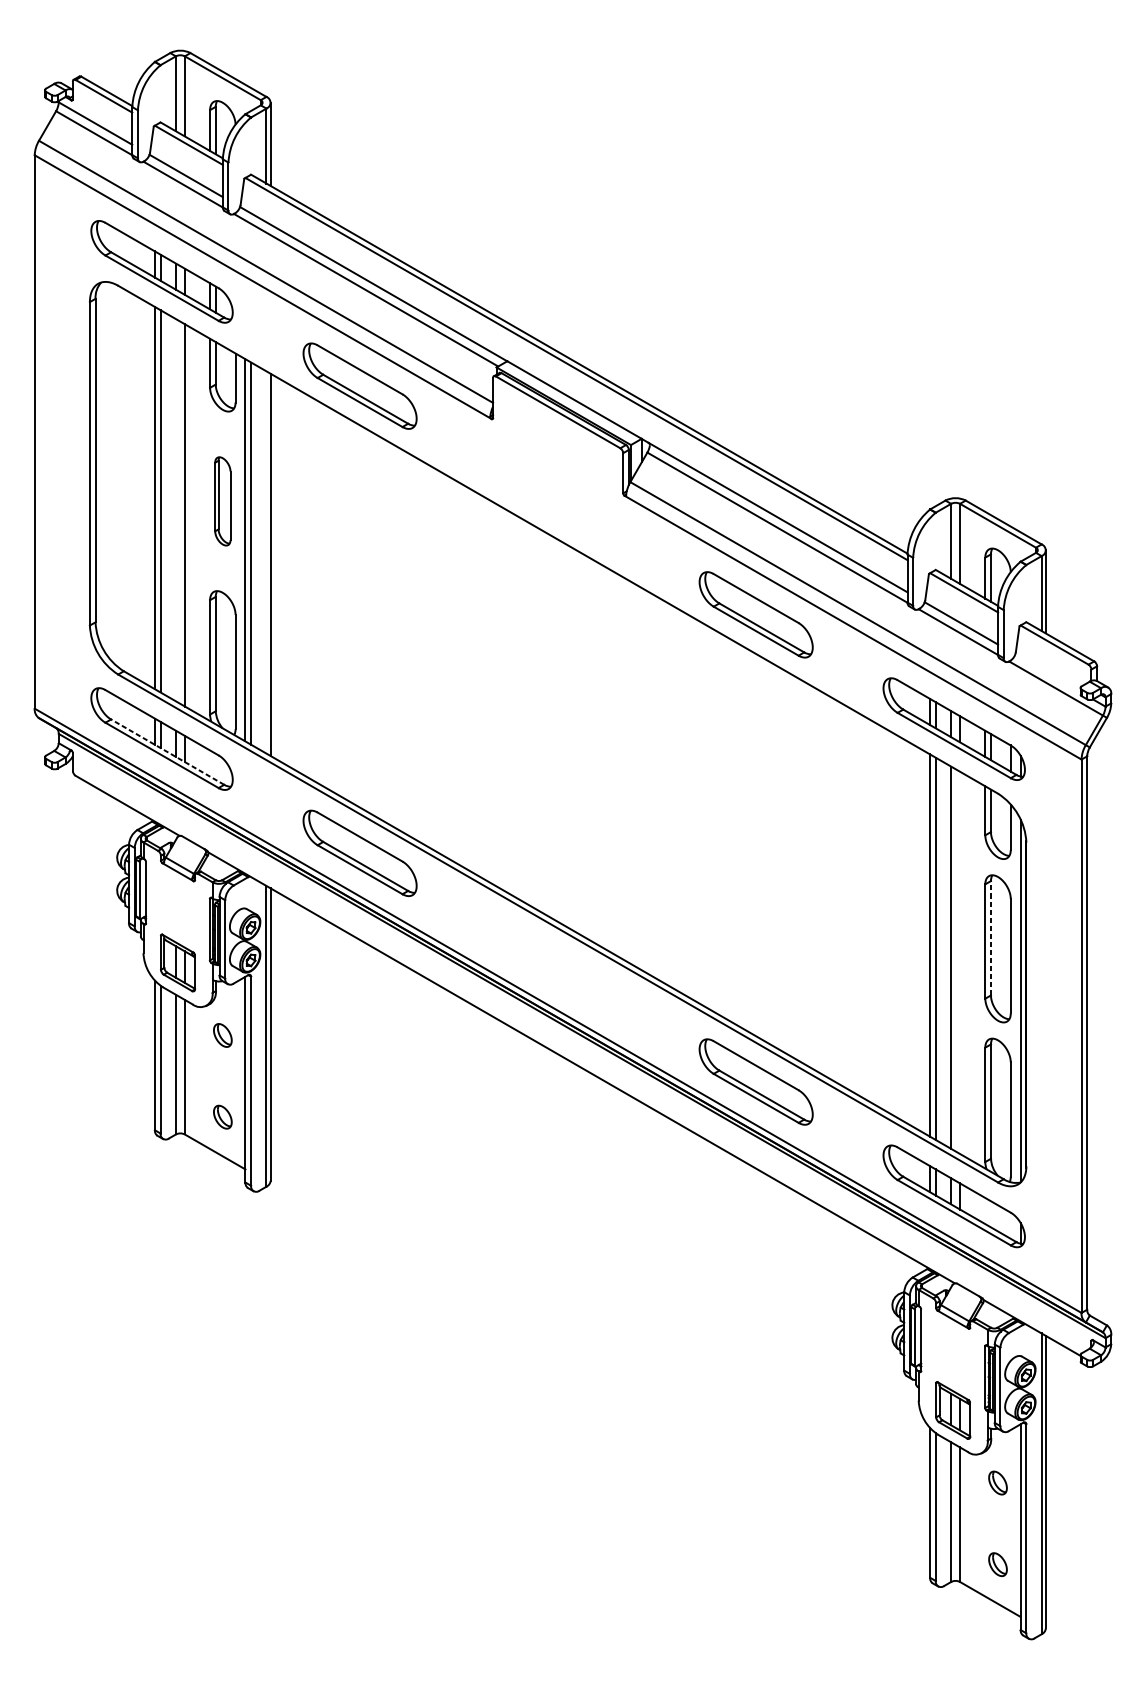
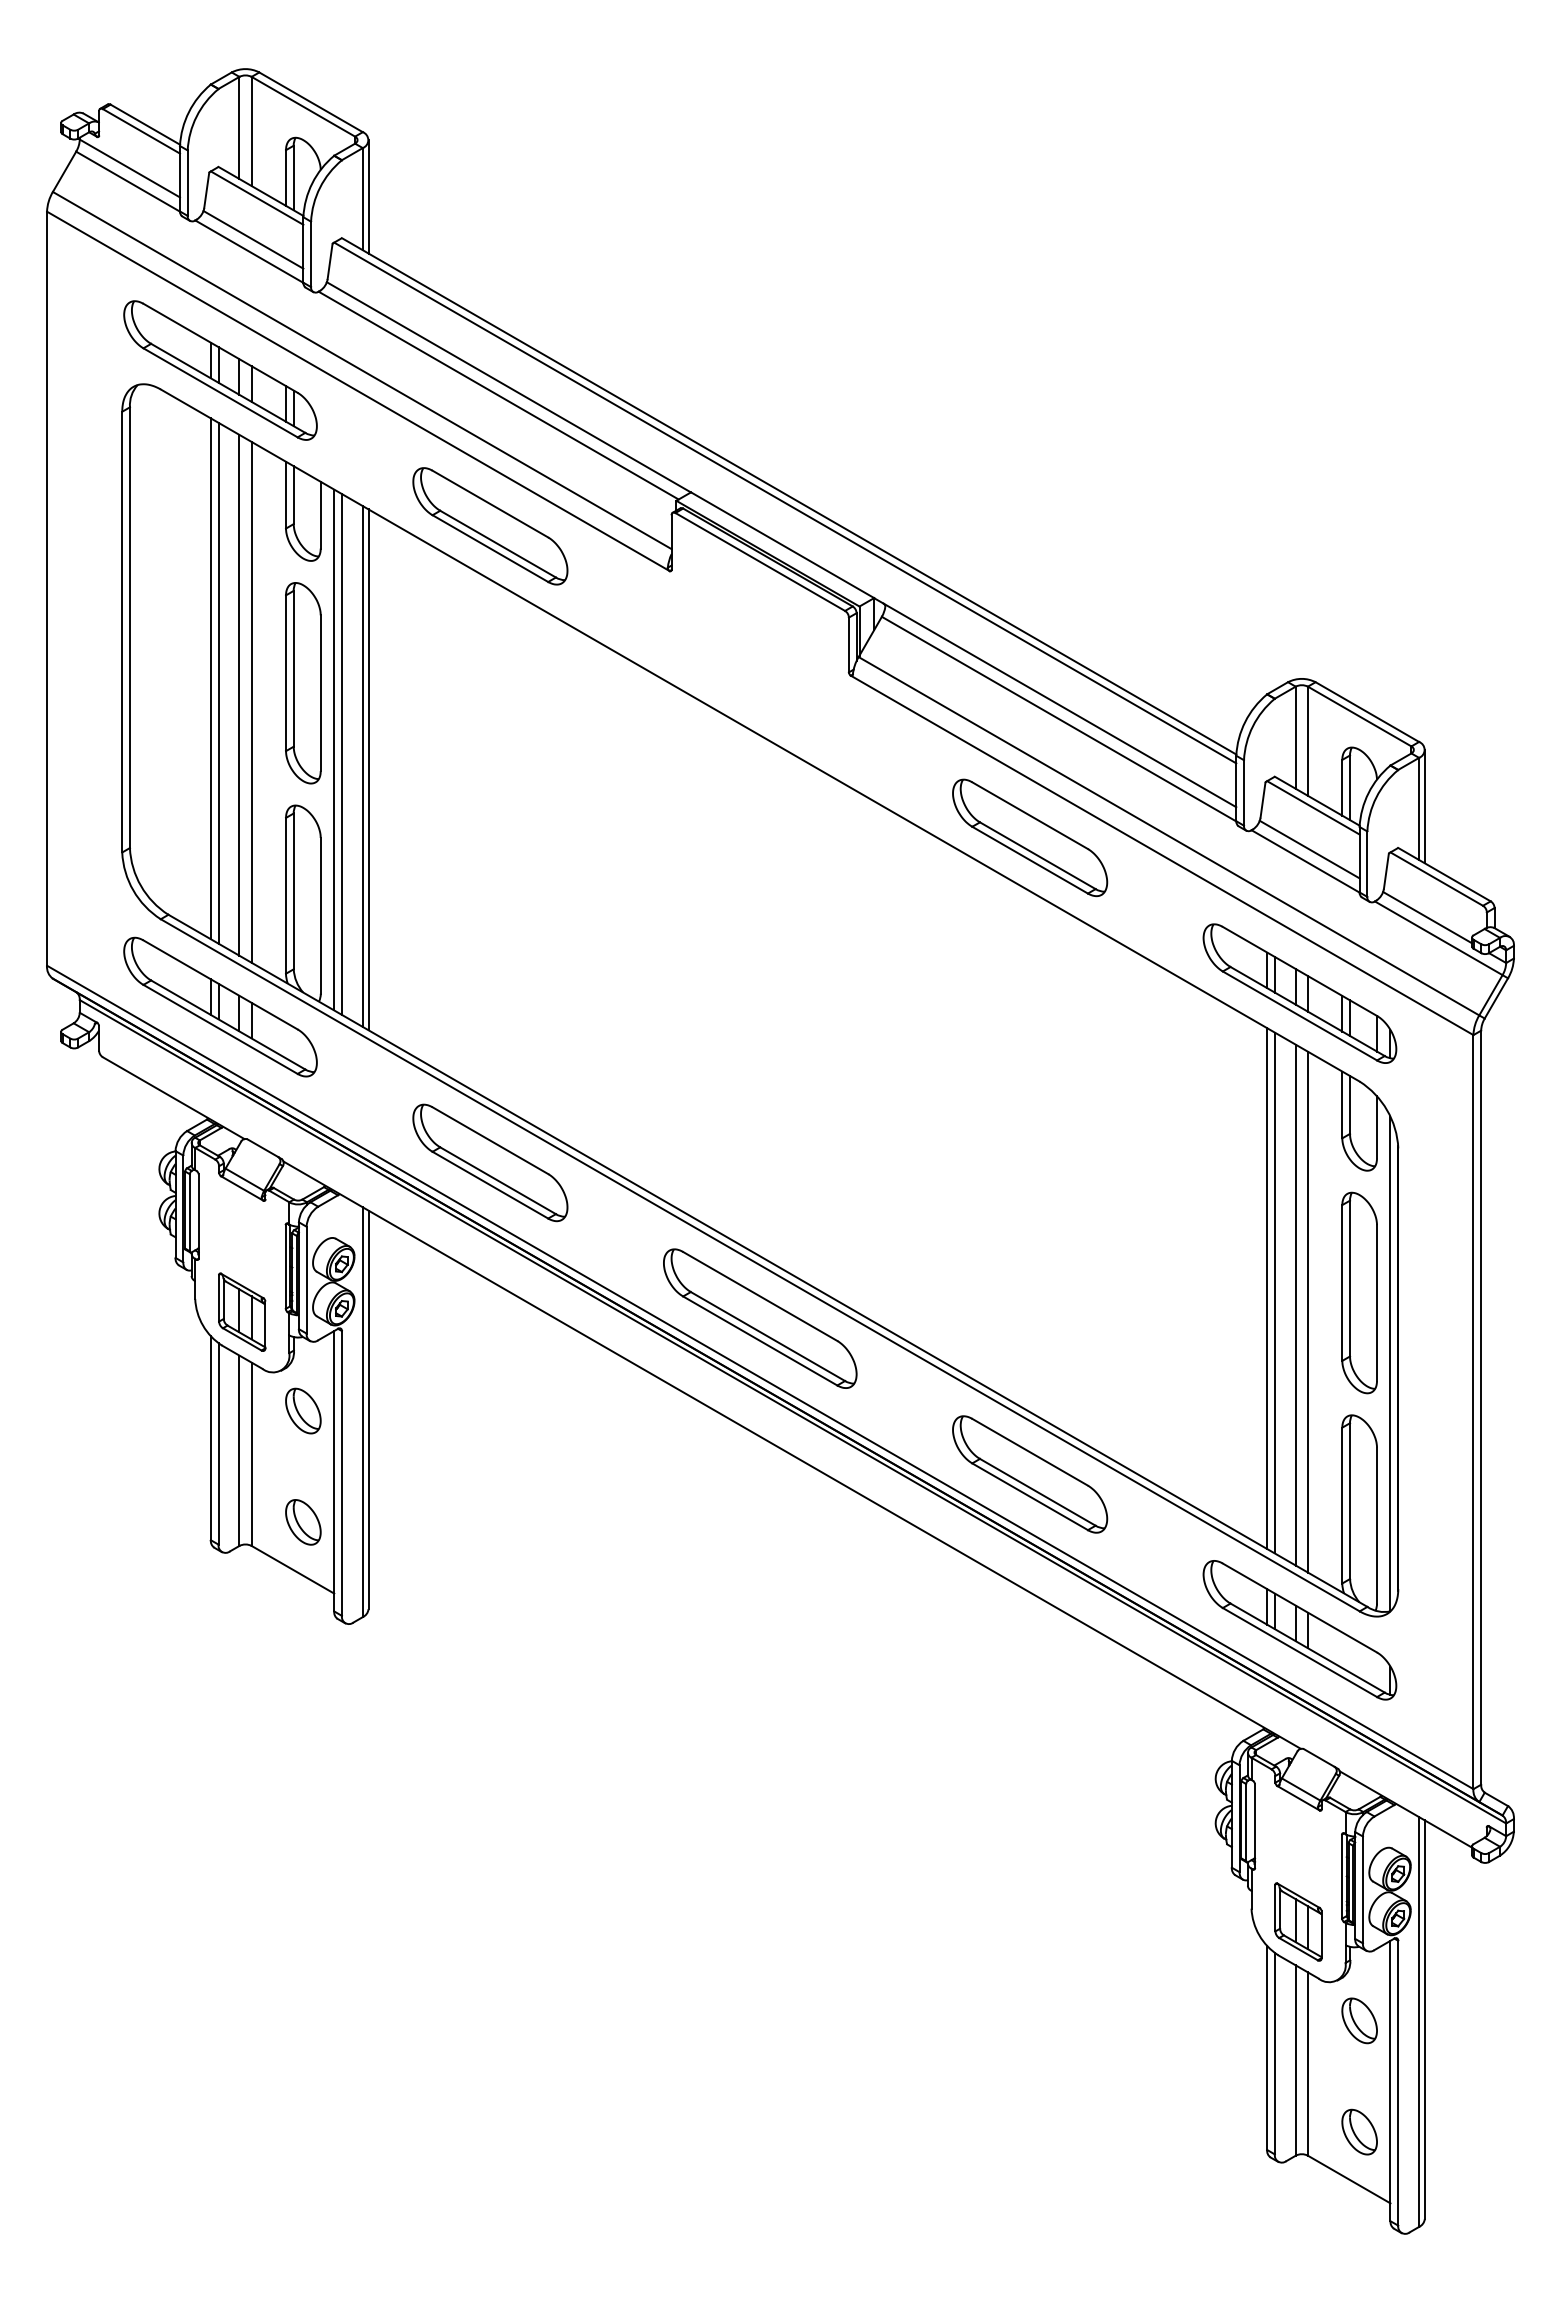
part: (222, 501) -> (303, 683), size x1.67
line: (175, 509) -> (239, 694), added
line: (266, 562) -> (362, 766), added
line: (1047, 673) -> (1427, 917), added
line: (167, 751) -> (227, 1024), dashed -> solid
line: (991, 938) -> (1350, 1278), dashed -> solid
line: (959, 962) -> (1307, 1311), added
part: (558, 967) -> (760, 1318), added
part: (222, 1035) -> (303, 1410), size x1.43
part: (222, 1117) -> (303, 1522), size x1.43
part: (997, 1482) -> (1359, 2020), size x1.43
part: (997, 1564) -> (1359, 2131), size x1.43

